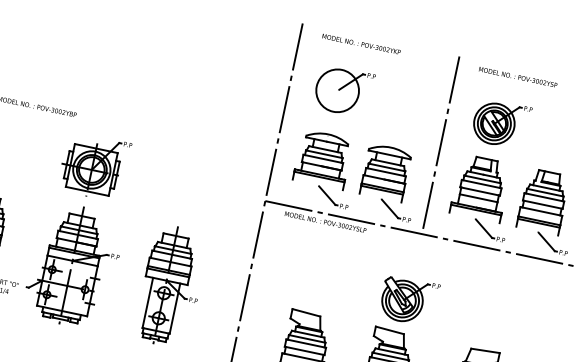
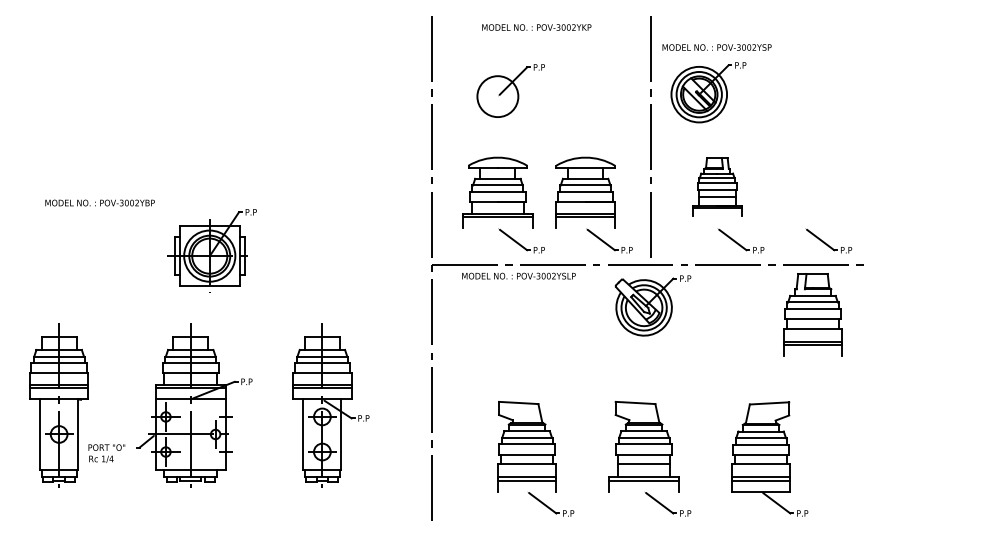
text: (361, 44) -> (536, 27), moved
text: (517, 77) -> (716, 47), moved
circle: (337, 90) -> (497, 96), size x0.7
part: (501, 123) -> (708, 92), moved
part: (93, 166) -> (211, 250), moved
part: (480, 187) -> (716, 186), size x0.7
part: (543, 201) -> (812, 314), moved
part: (408, 300) -> (652, 305), moved

